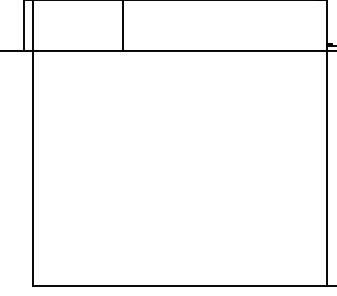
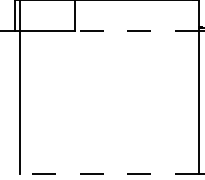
line: (224, 51) -> (136, 31), solid -> dashed
line: (178, 285) -> (108, 173), solid -> dashed

